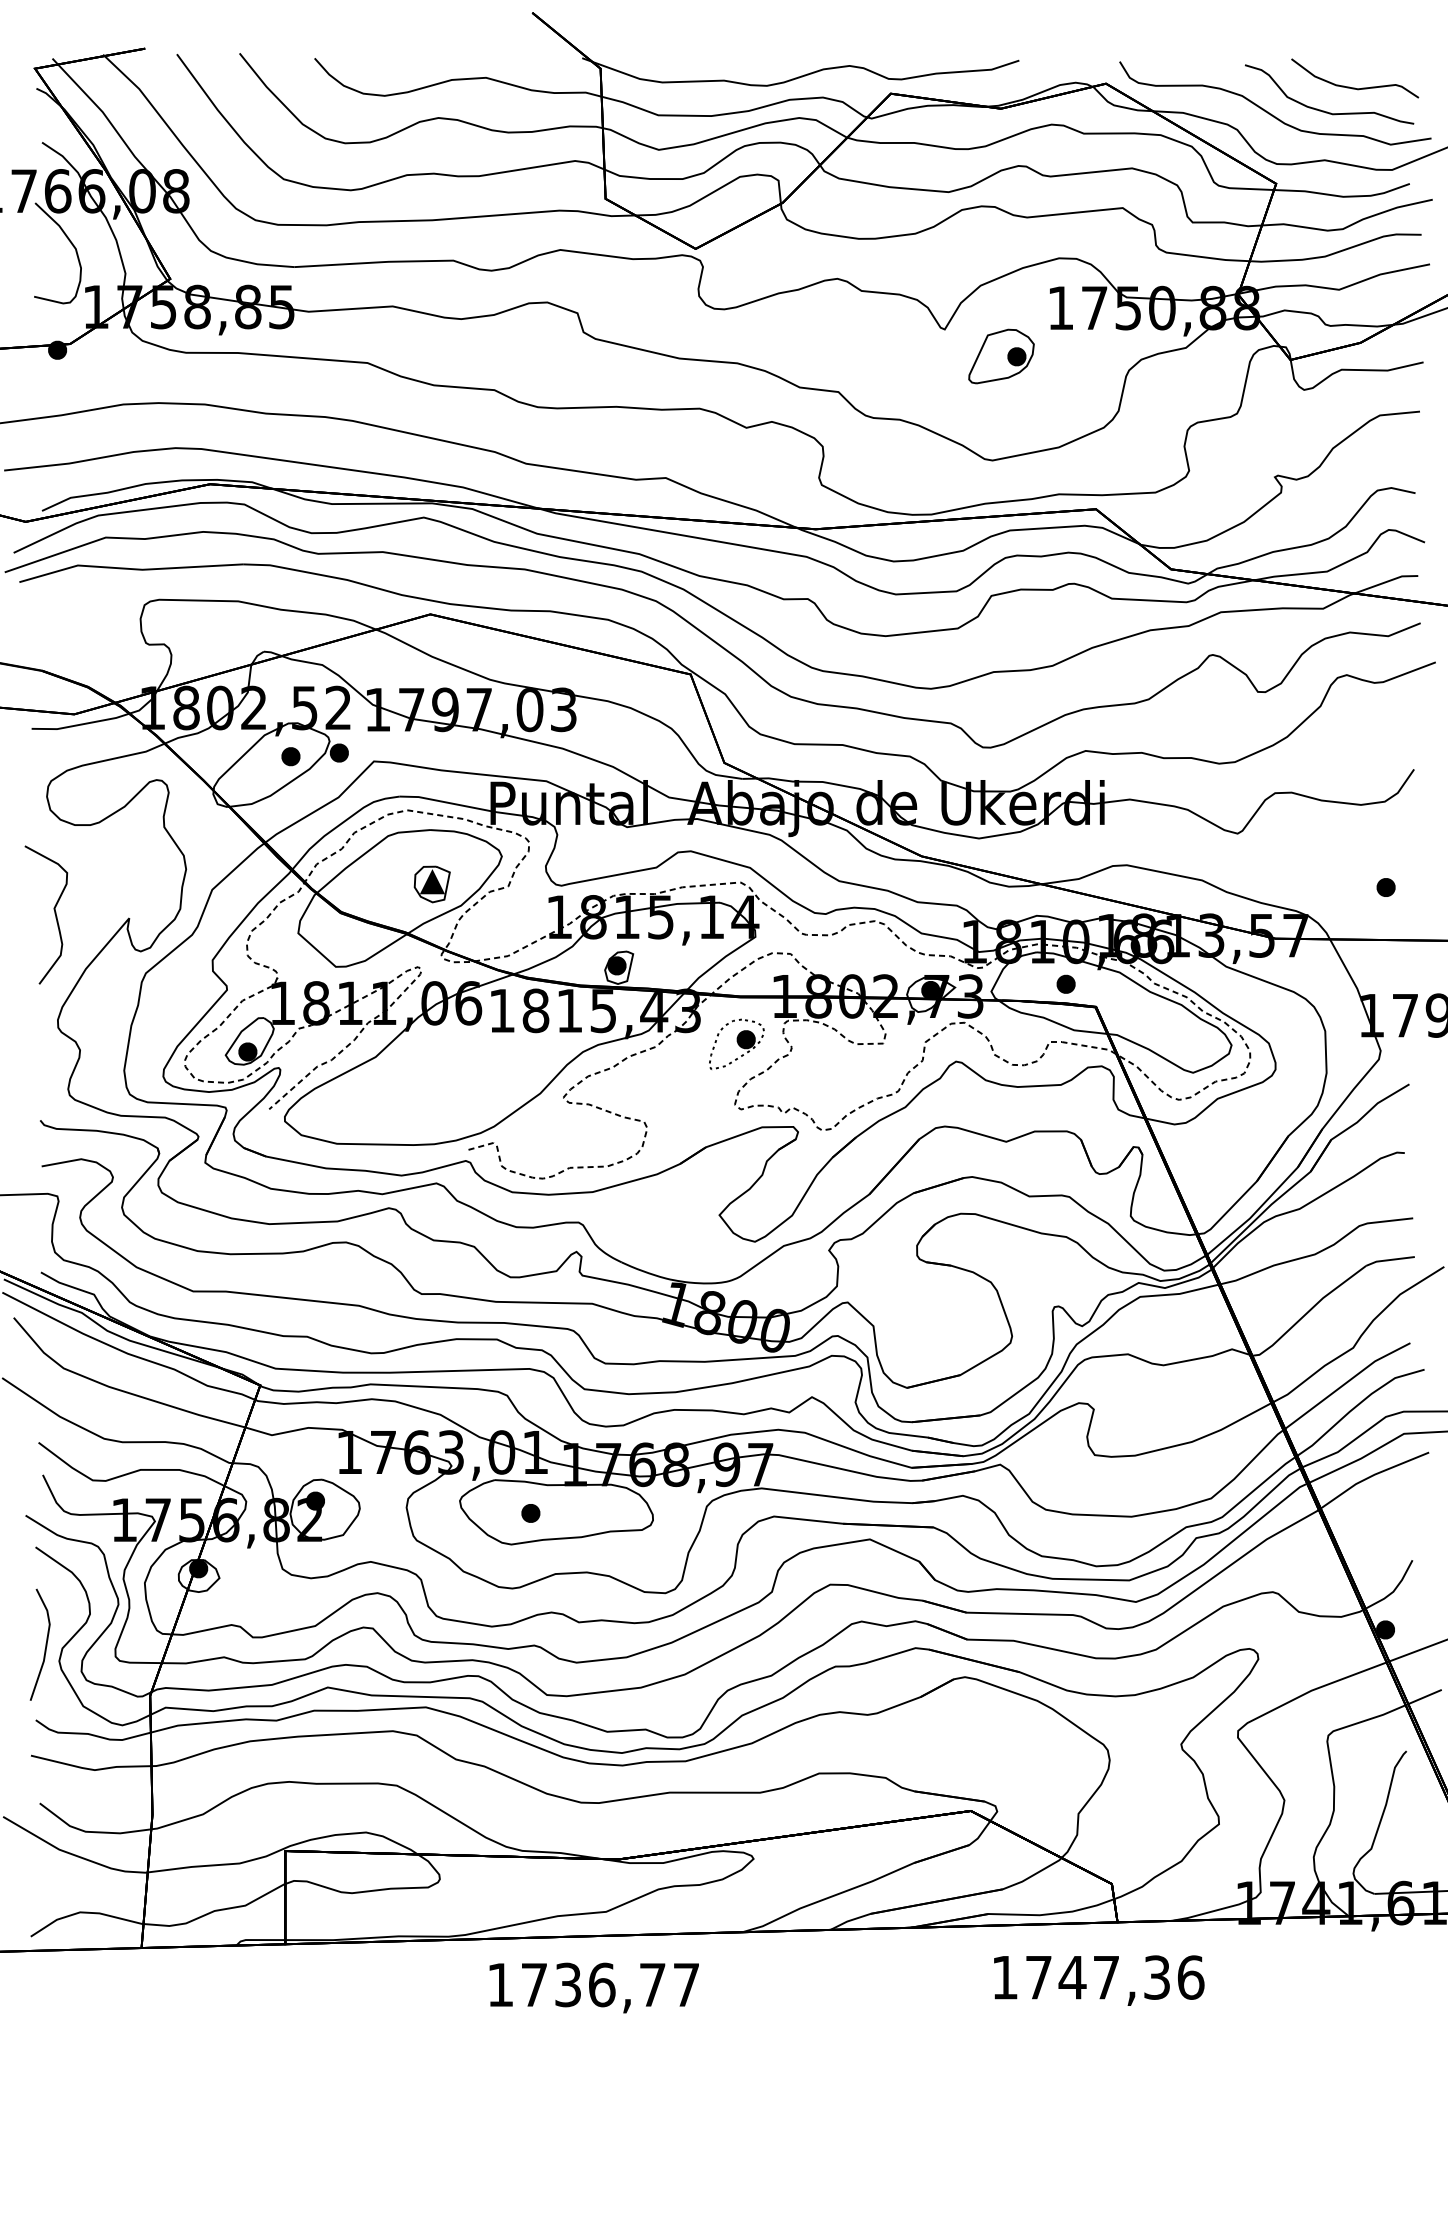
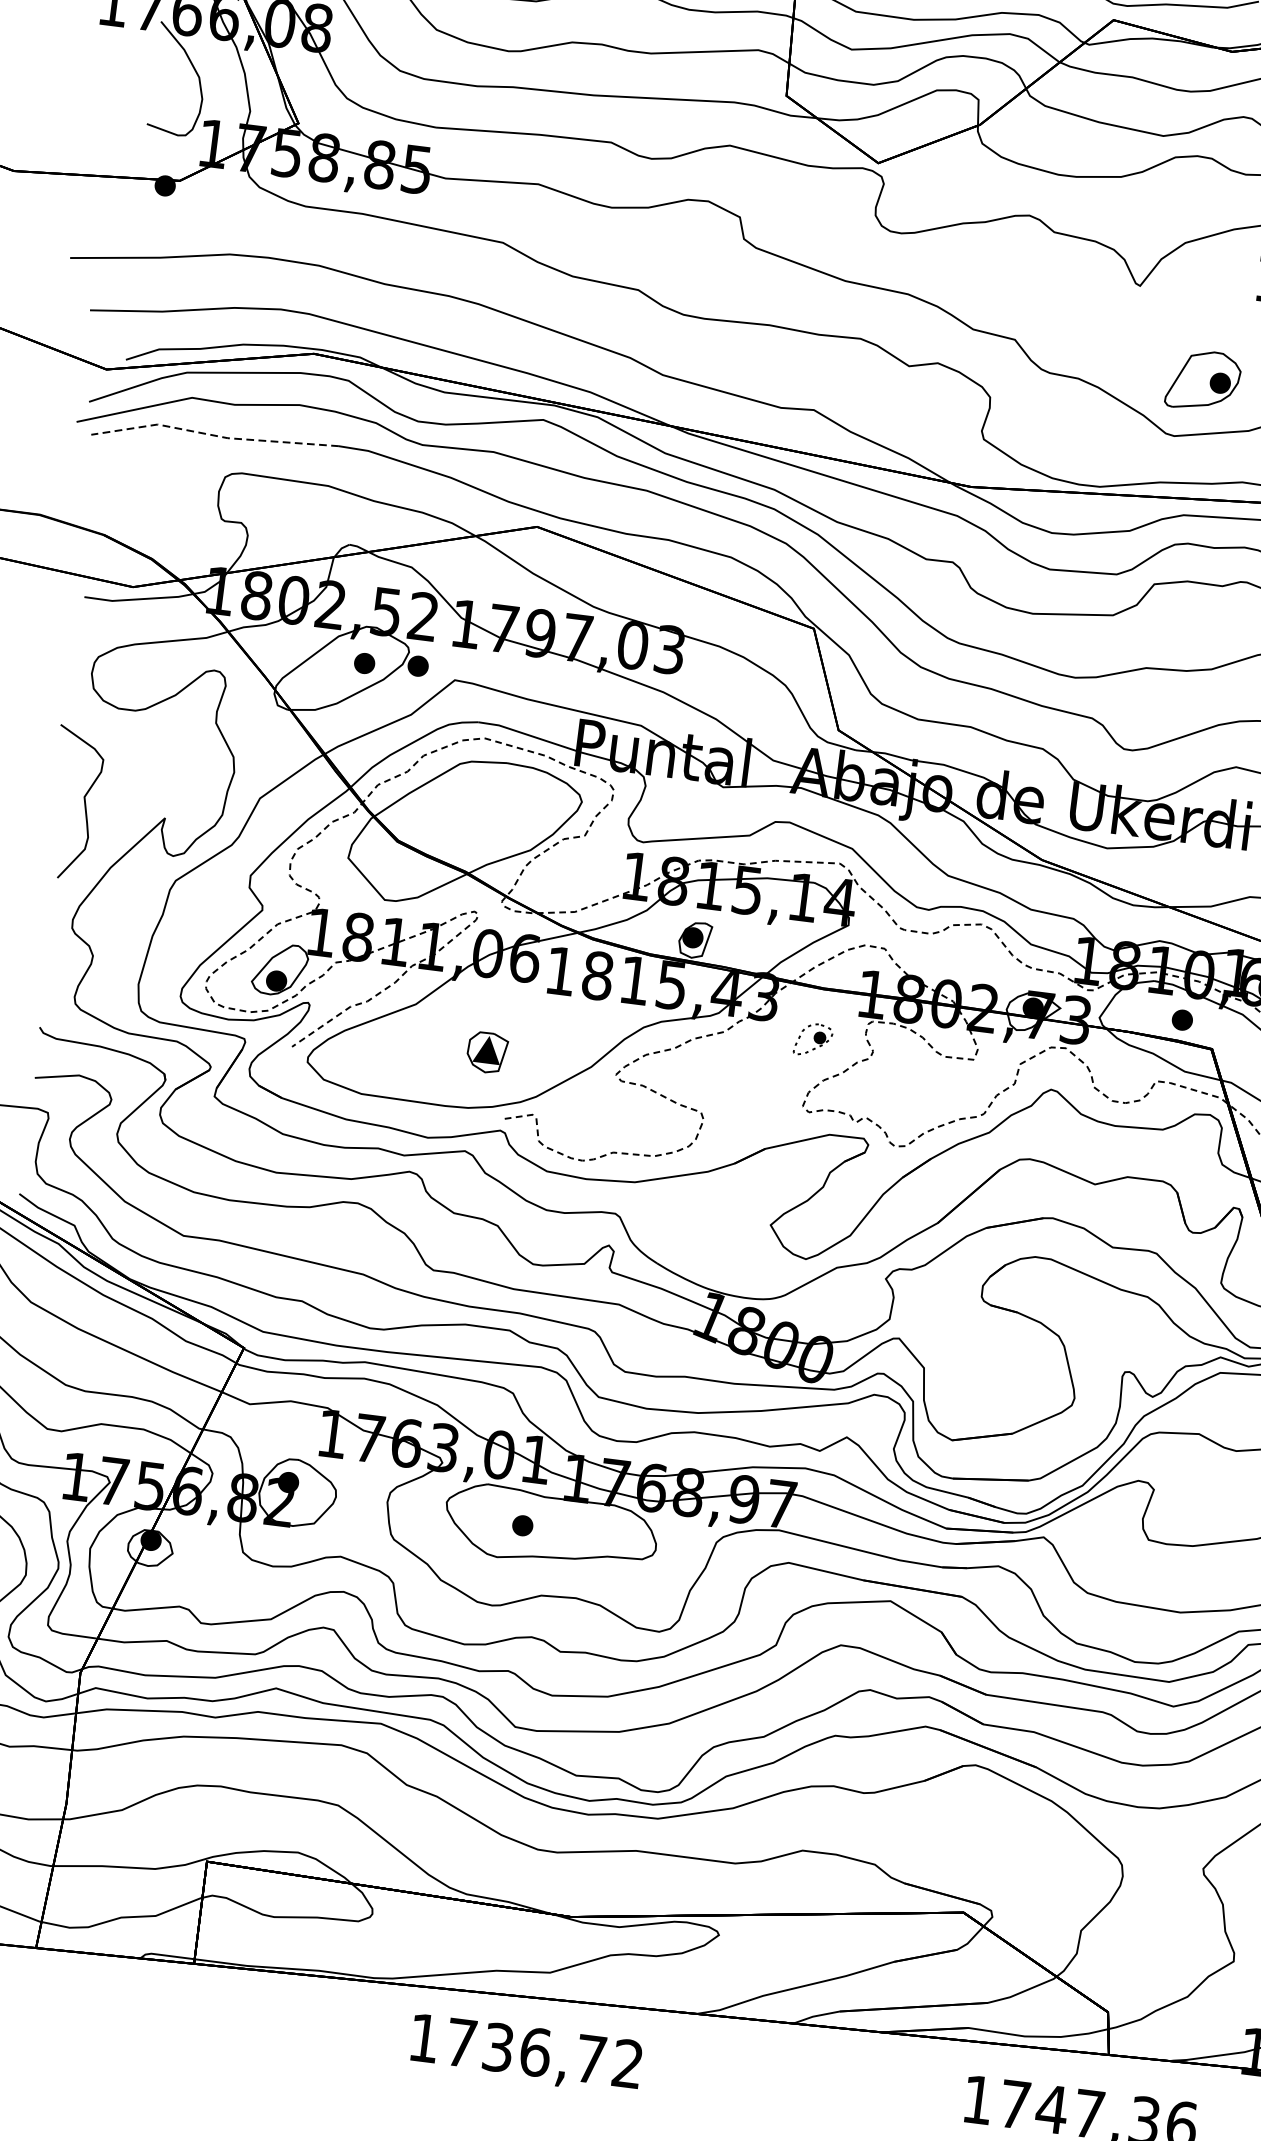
part: (1001, 356) -> (1203, 380), moved
line: (129, 568) -> (213, 434), solid -> dashed
part: (431, 884) -> (486, 1052), moved
part: (736, 1043) -> (813, 1039), size x0.6
text: (685, 1984) -> (626, 2063), 1736,77 -> 1736,72

